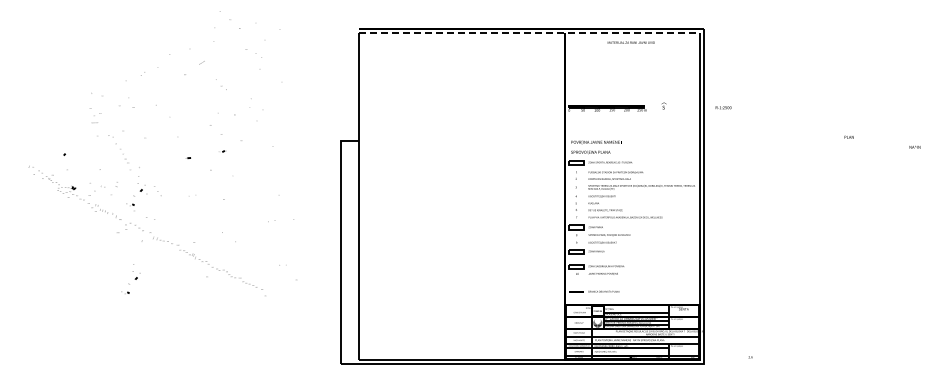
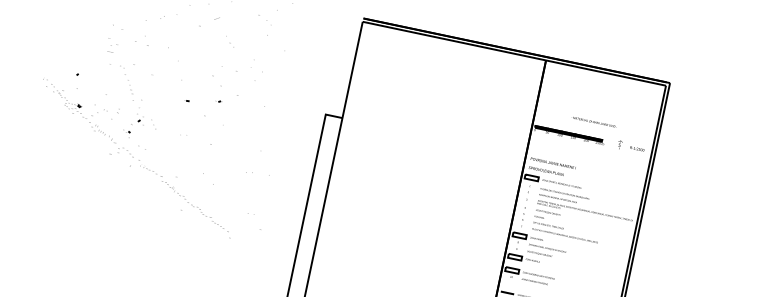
line: (530, 33) -> (514, 54), dashed -> solid
text: (630, 42) -> (593, 121), moved
text: (723, 107) -> (637, 148), moved
part: (130, 278) -> (113, 197), removed

